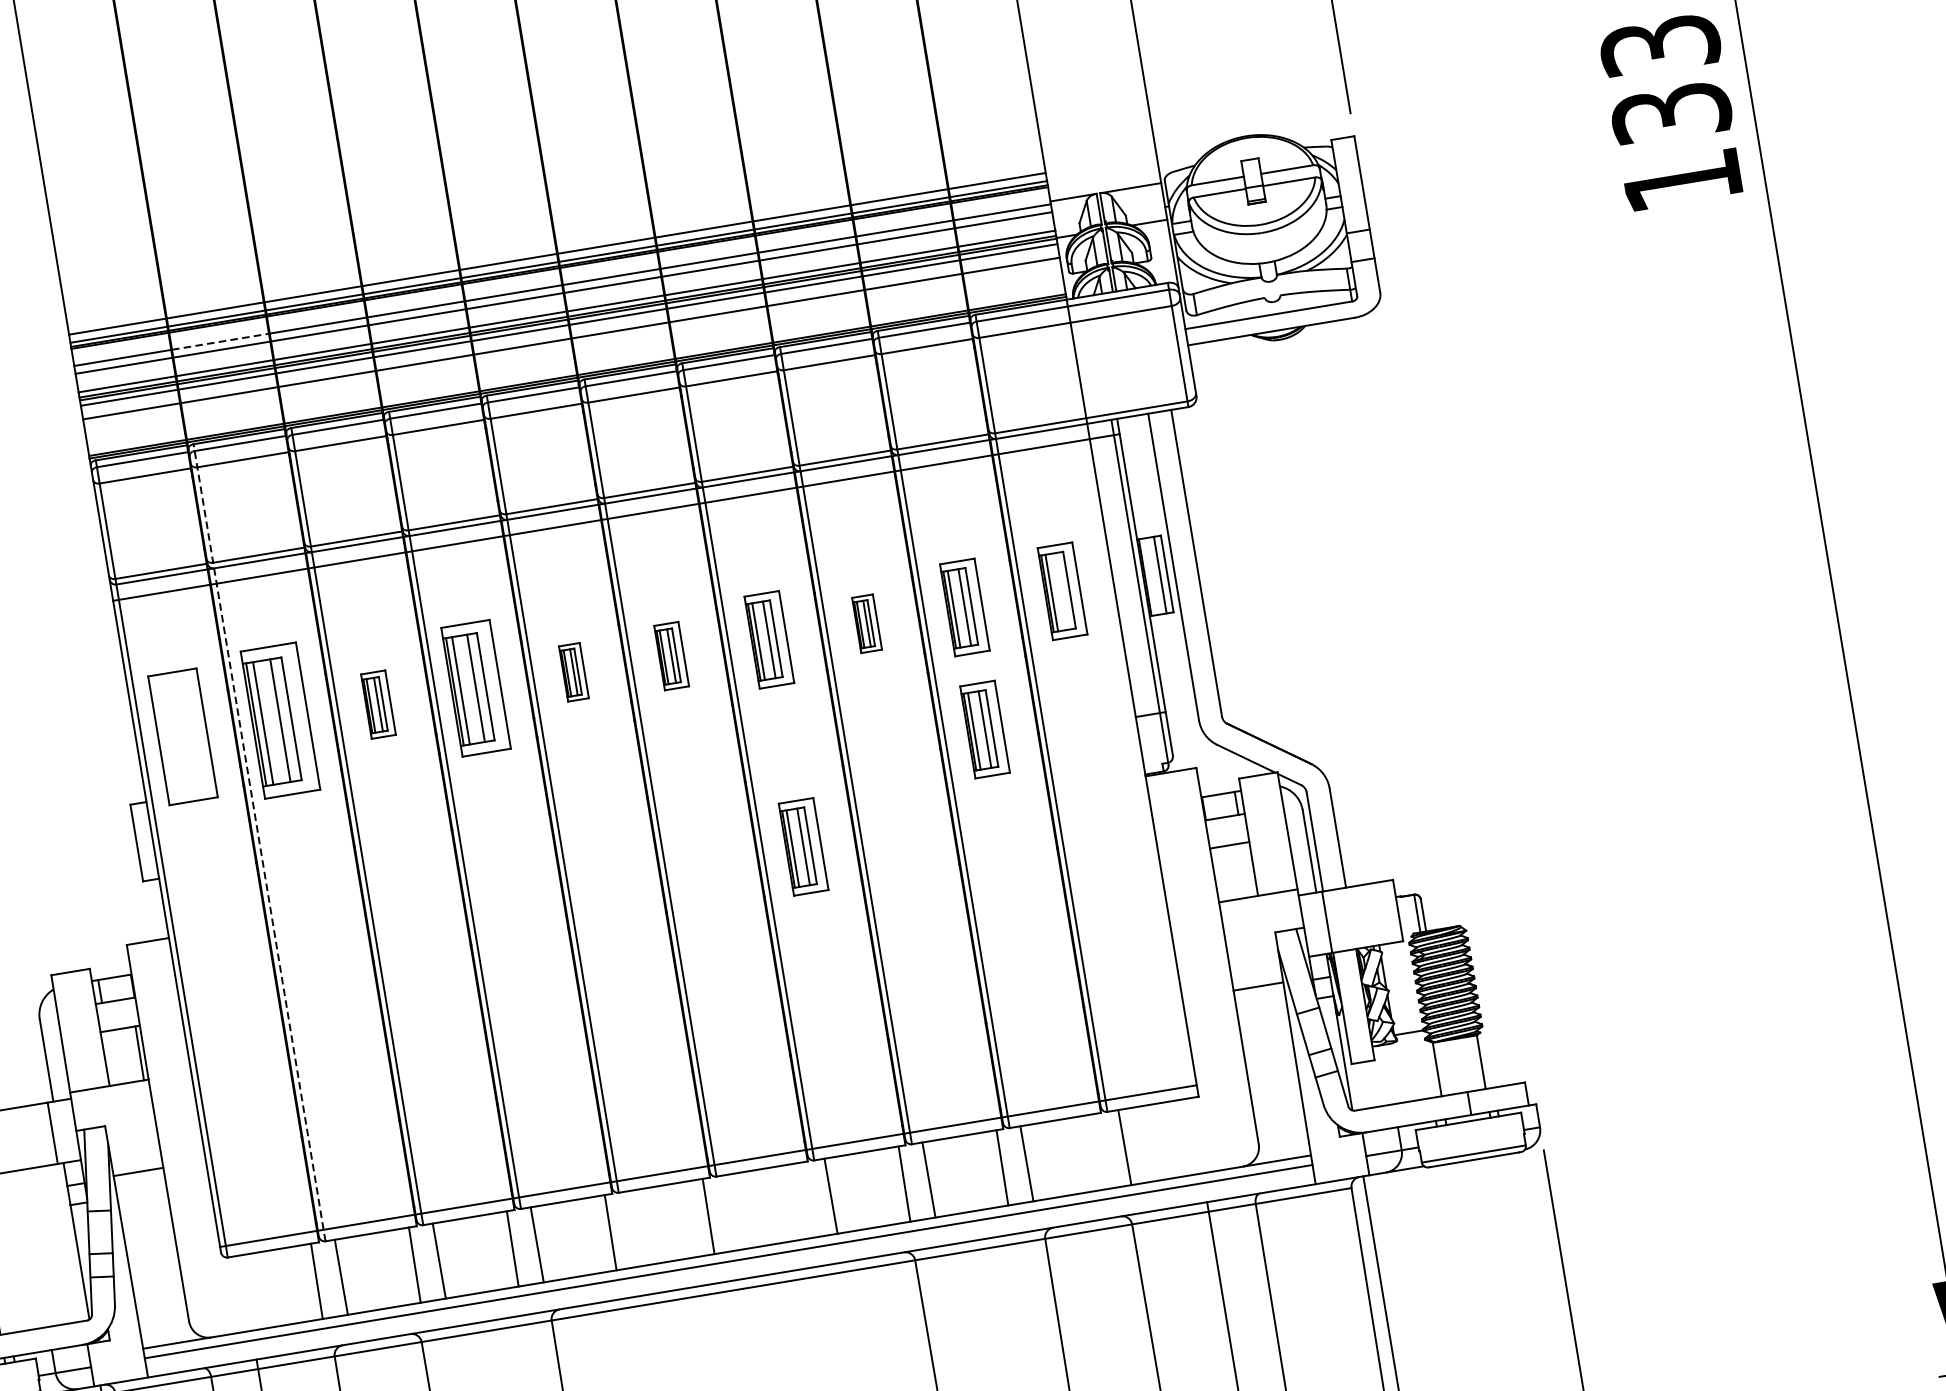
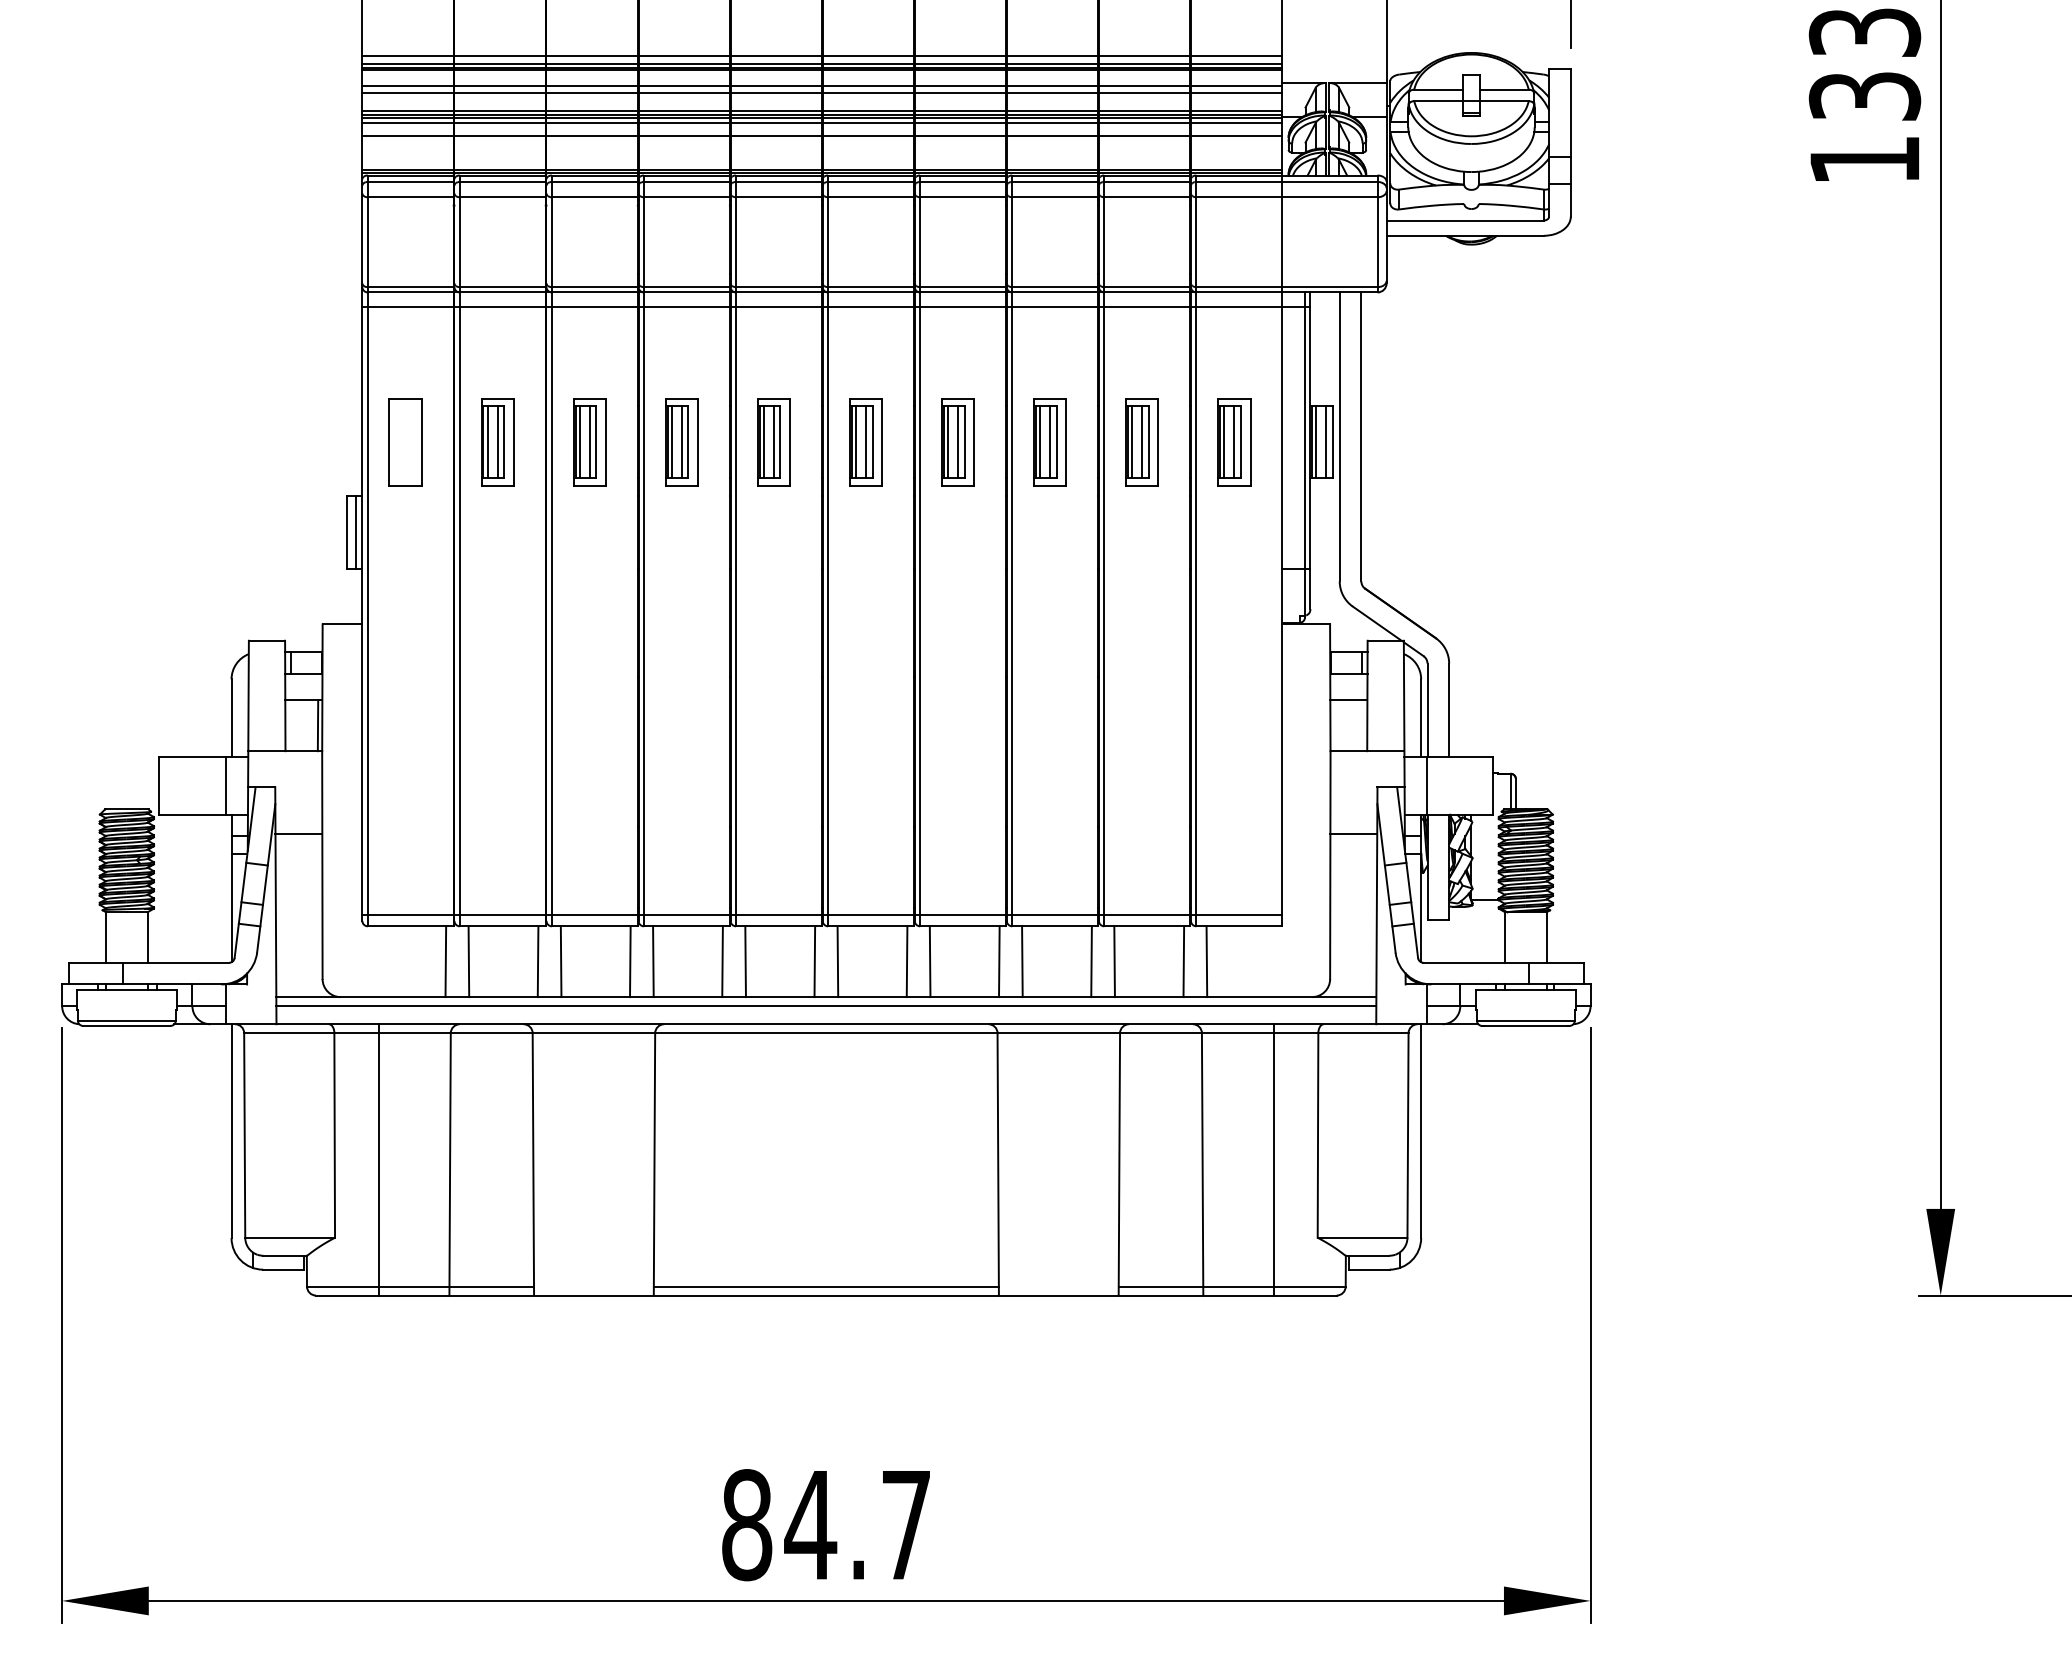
line: (220, 341) -> (500, 85), dashed -> solid
line: (1149, 577) -> (1316, 442), added
line: (1062, 591) -> (1234, 442), added
part: (866, 624) -> (1049, 442), size x1.67
part: (671, 656) -> (865, 442), size x1.43
part: (573, 672) -> (773, 442), size x1.67
part: (475, 688) -> (681, 442), size x0.71
part: (378, 704) -> (589, 442), size x1.43
part: (280, 721) -> (497, 442), size x0.62
part: (984, 729) -> (1141, 557), removed
part: (182, 737) -> (405, 442), size x0.71
line: (146, 841) -> (356, 532), added
line: (259, 842) -> (459, 550), dashed -> solid
part: (803, 847) -> (957, 637), removed
line: (1099, 1151) -> (1183, 961), added
line: (805, 1200) -> (906, 961), added
line: (732, 1212) -> (837, 961), added
line: (634, 1228) -> (745, 961), added

